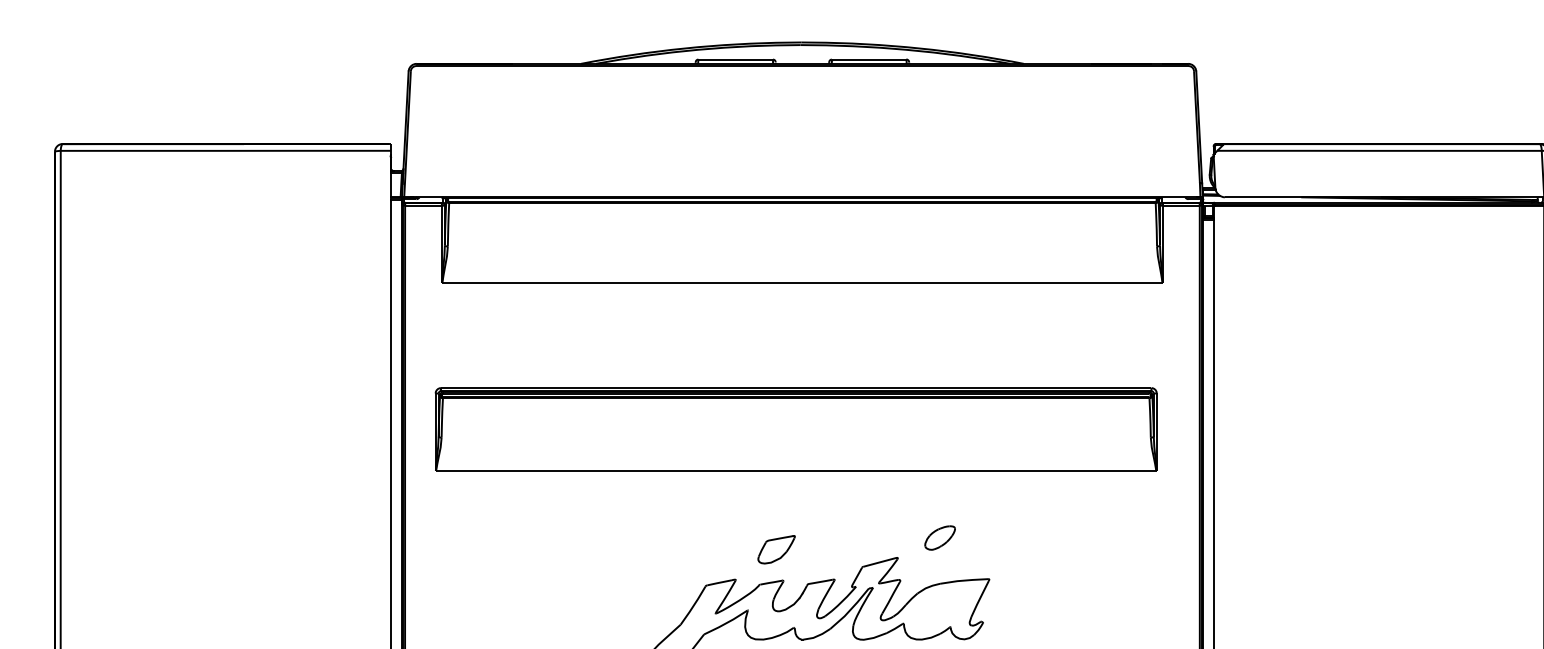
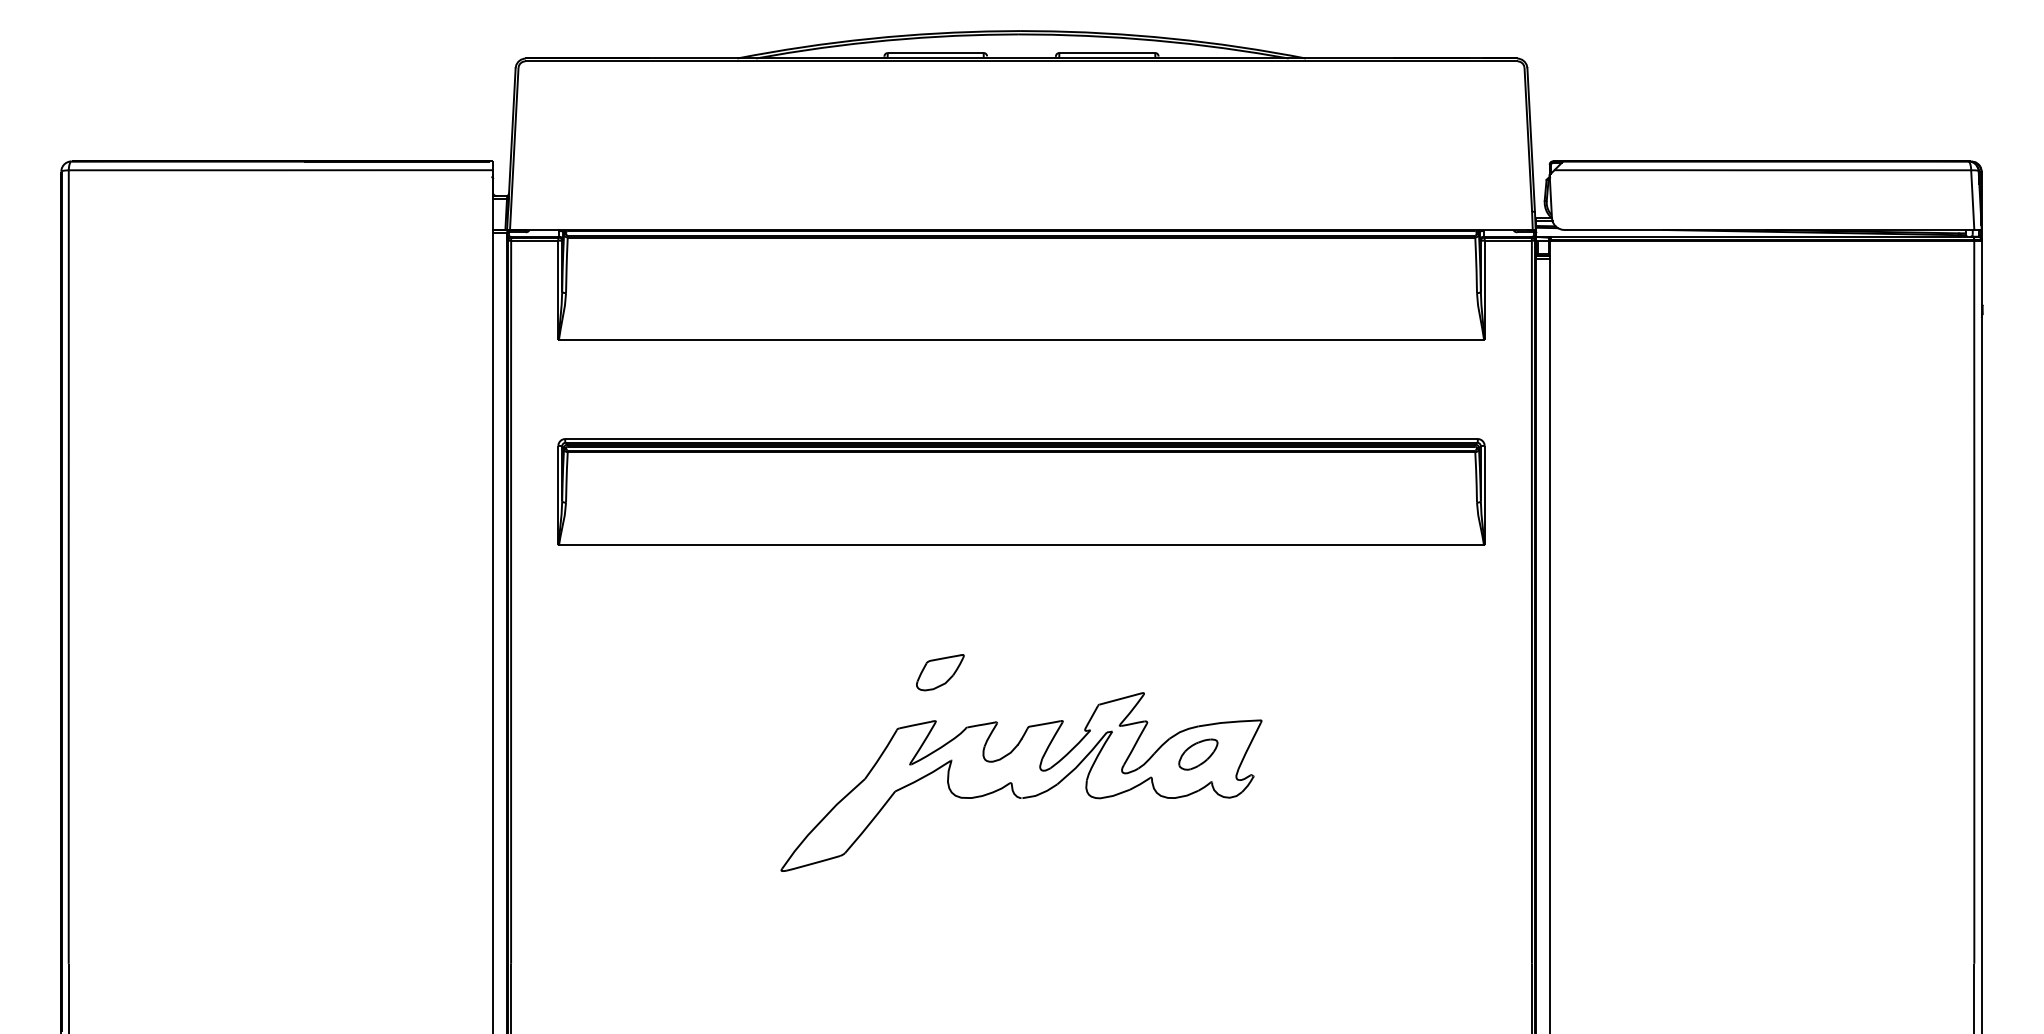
part: (796, 428) -> (1021, 491), moved
part: (940, 537) -> (1198, 754), moved
part: (776, 549) -> (940, 672), moved

